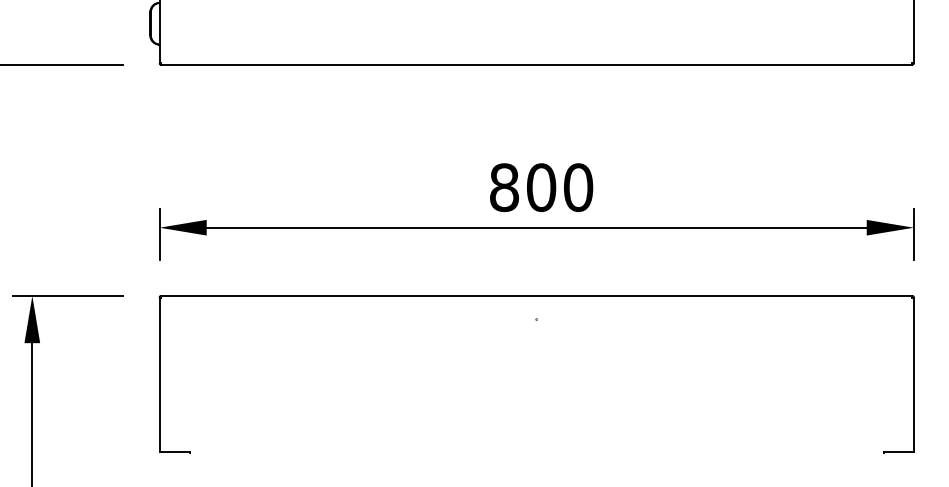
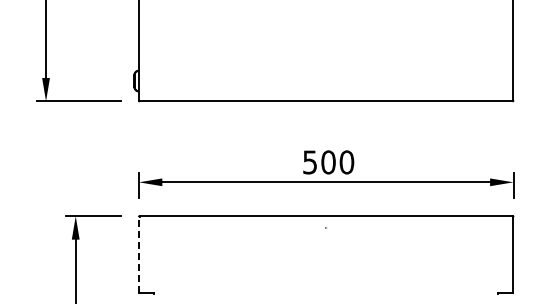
text: (505, 187) -> (310, 162), 800 -> 500
line: (158, 373) -> (138, 254), solid -> dashed

